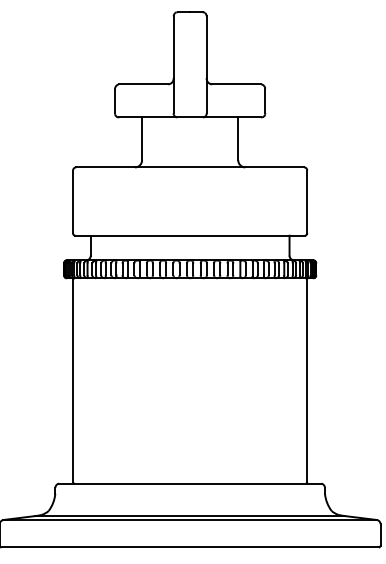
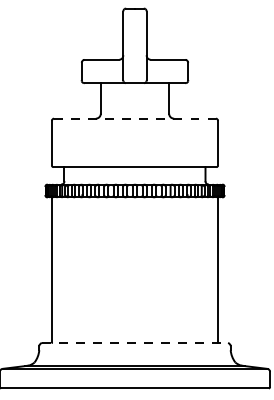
line: (189, 167) -> (134, 118), solid -> dashed
line: (190, 484) -> (135, 343), solid -> dashed

